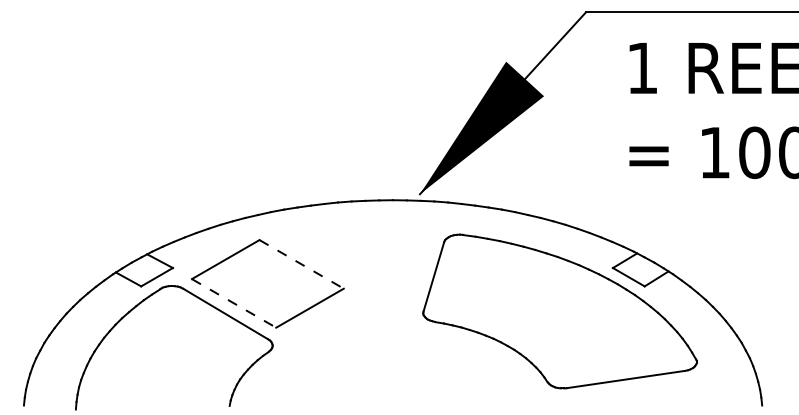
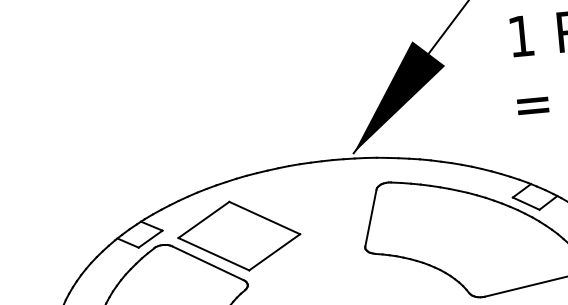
line: (301, 264) -> (264, 218), dashed -> solid
line: (234, 303) -> (214, 254), dashed -> solid

